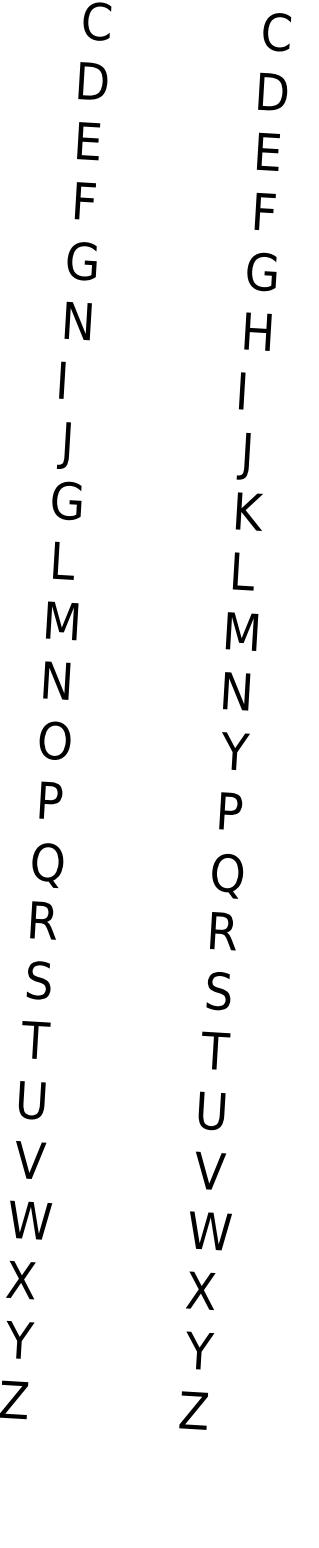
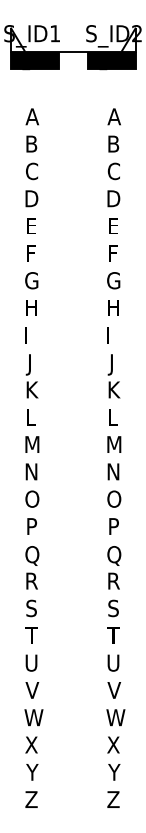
text: (78, 319) -> (31, 307), N -> H
text: (67, 499) -> (31, 389), G -> K
text: (235, 749) -> (114, 498), Y -> O

